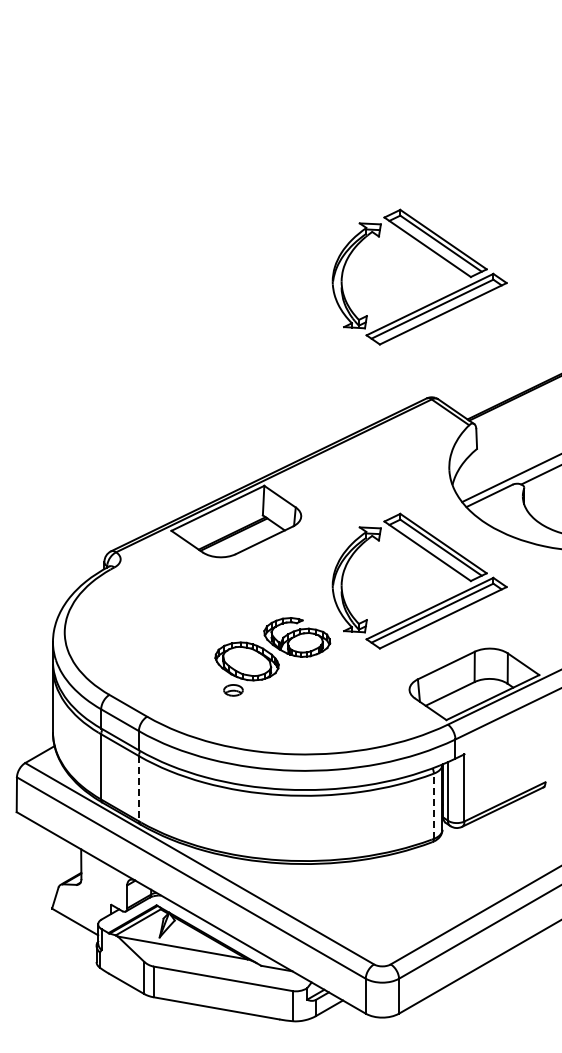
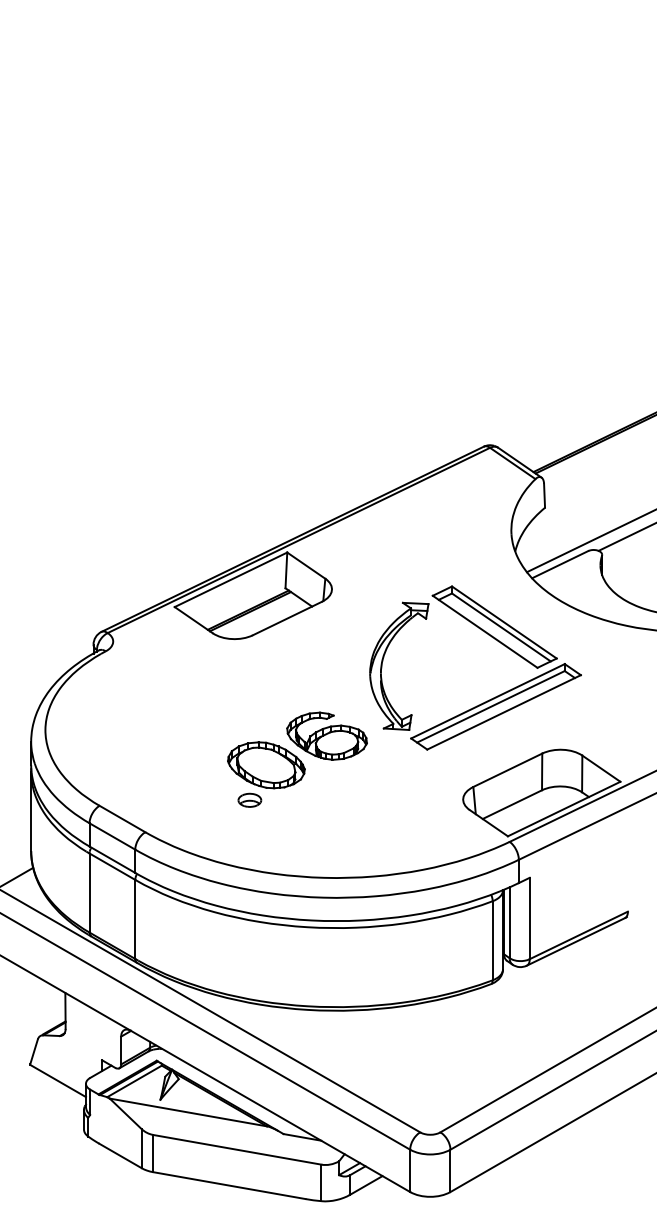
part: (434, 253) -> (493, 271), removed
line: (138, 788) -> (134, 919), dashed -> solid
line: (433, 806) -> (492, 941), dashed -> solid

